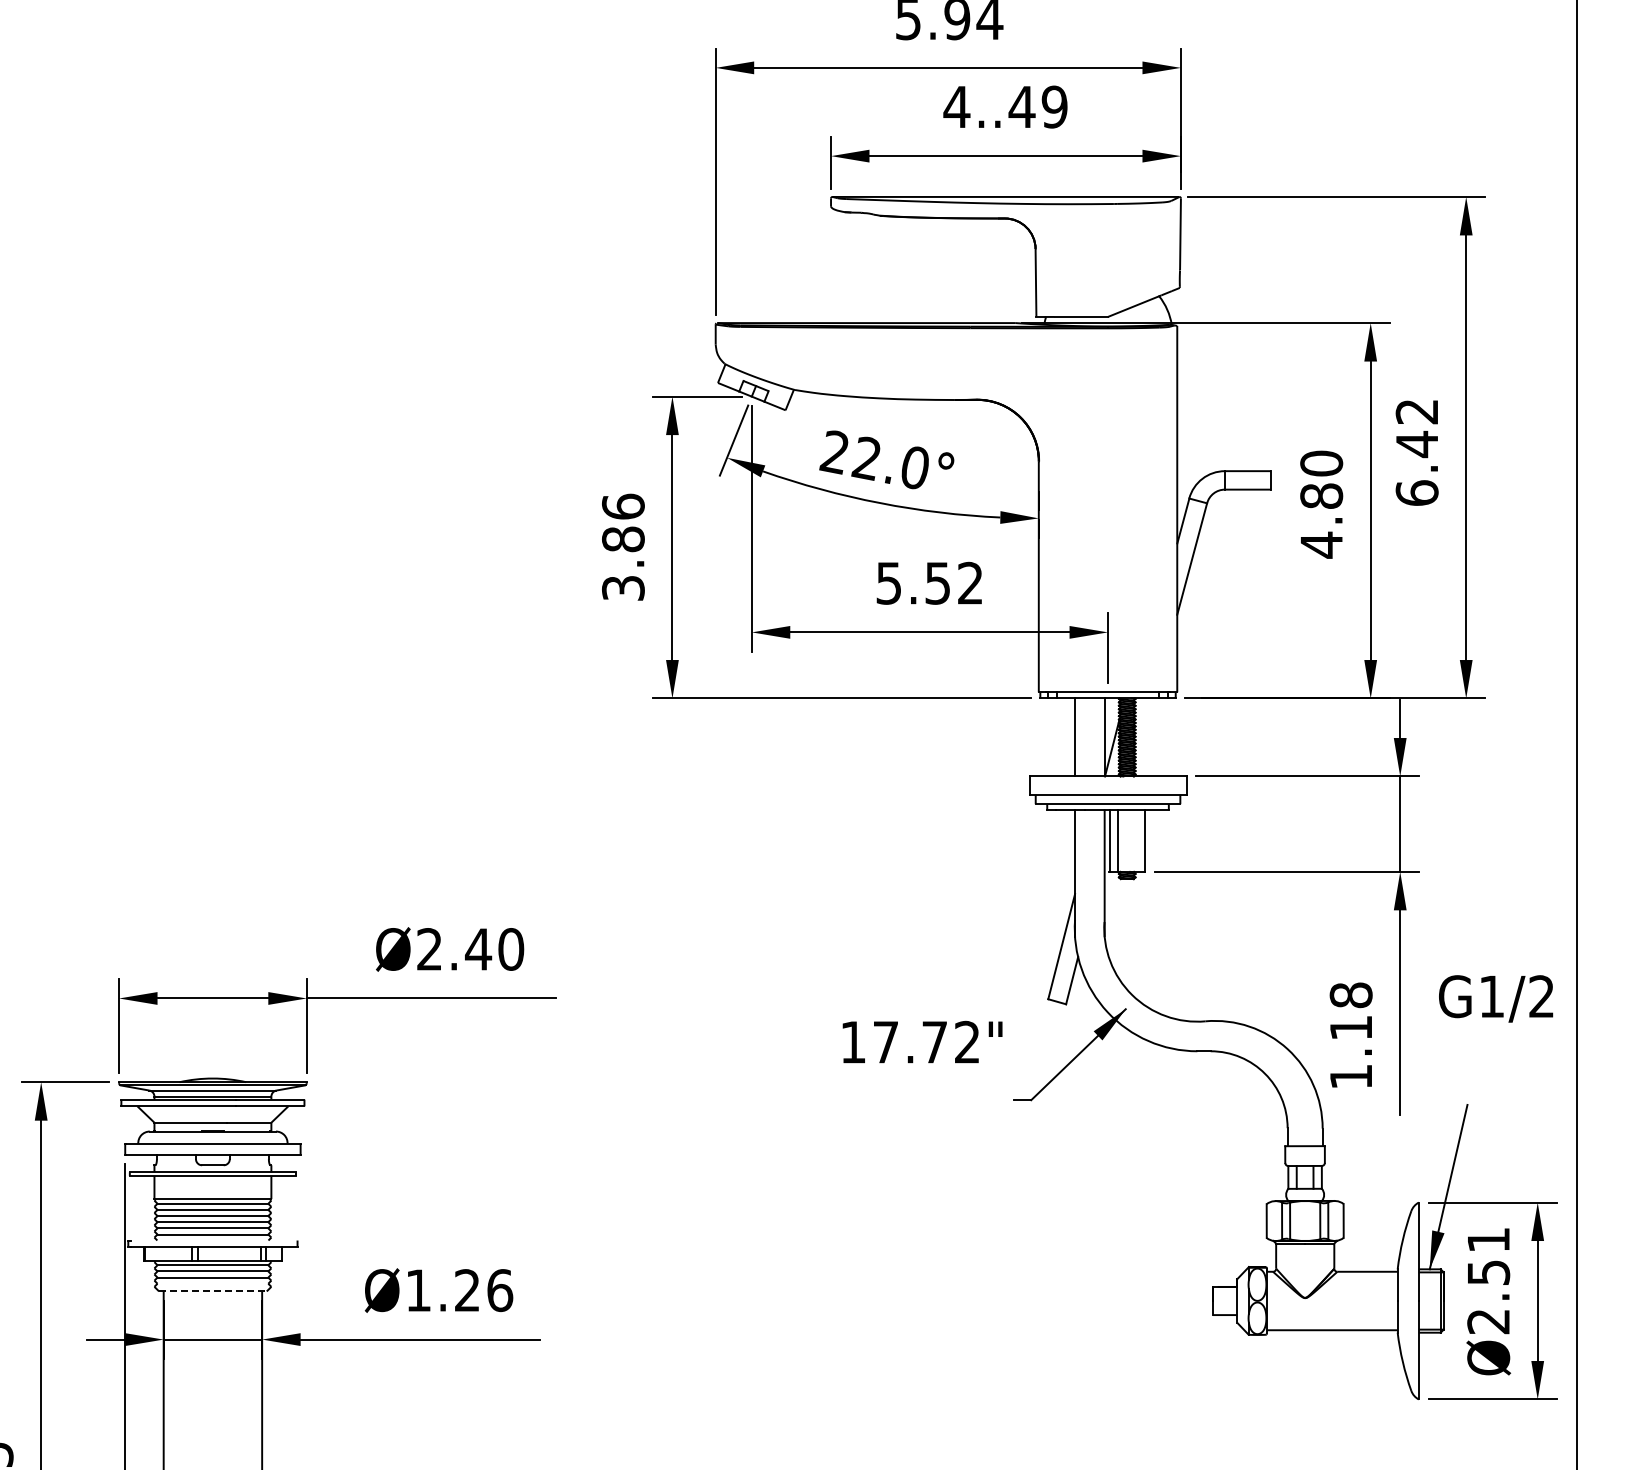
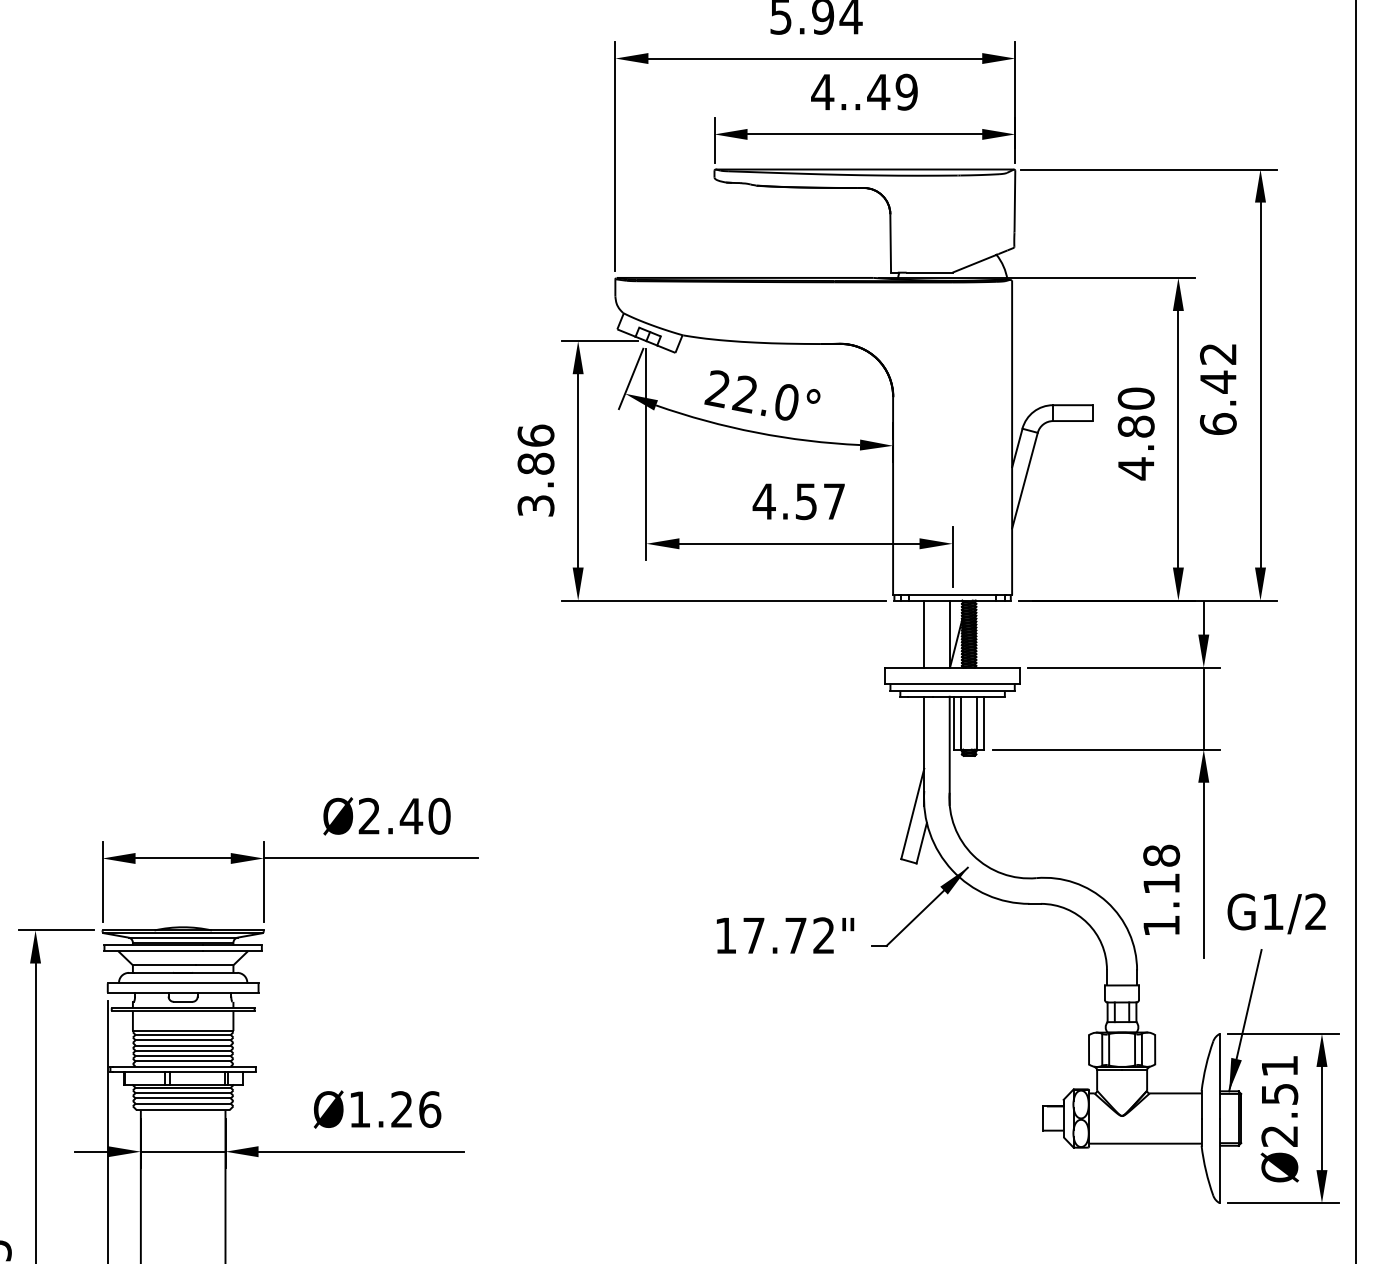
text: (928, 582) -> (798, 500), 5.52 -> 4.57
line: (1136, 840) -> (977, 722), added
text: (1496, 998) -> (1277, 913), moved
text: (922, 1041) -> (785, 935), moved
line: (214, 1240) -> (184, 1066), added
line: (212, 1283) -> (182, 1103), added
line: (212, 1291) -> (182, 1110), dashed -> solid

